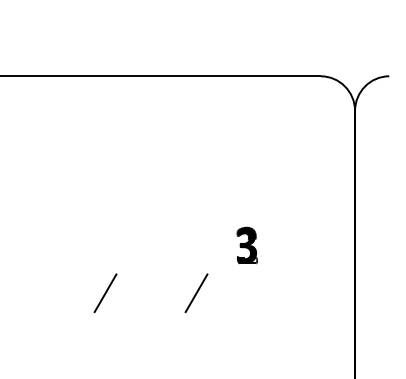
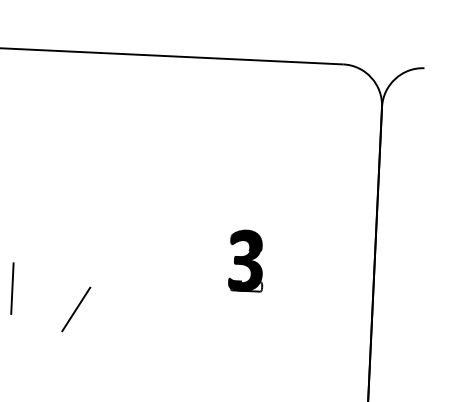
part: (247, 245) -> (247, 260), size x1.43
line: (50, 277) -> (11, 287), added
line: (196, 292) -> (184, 313), removed

